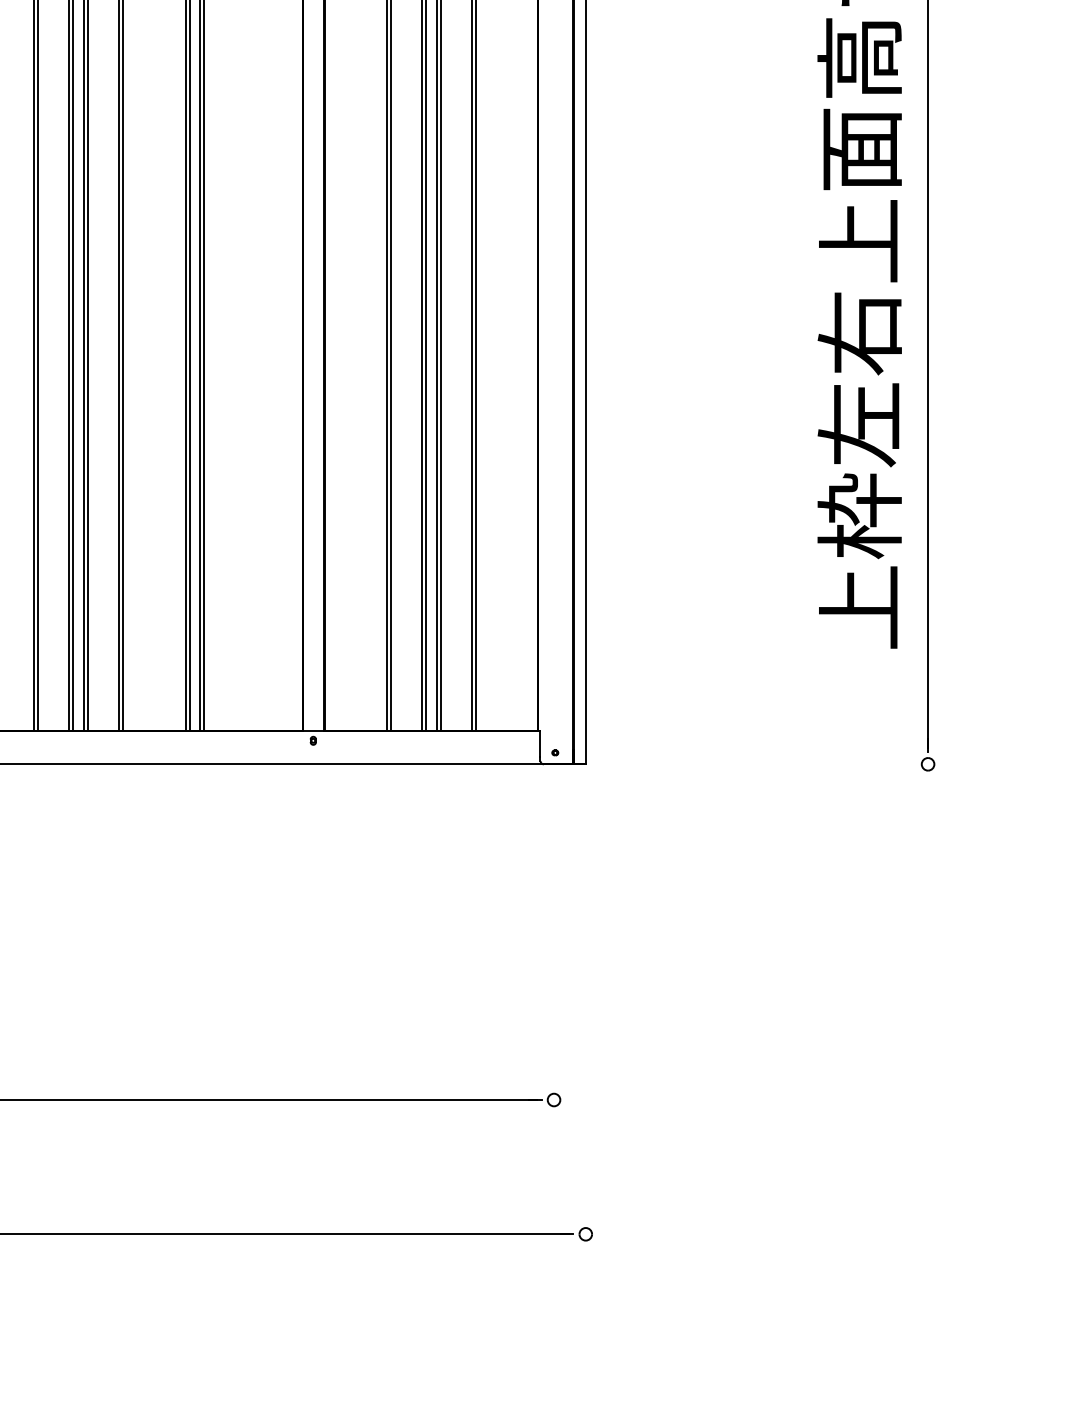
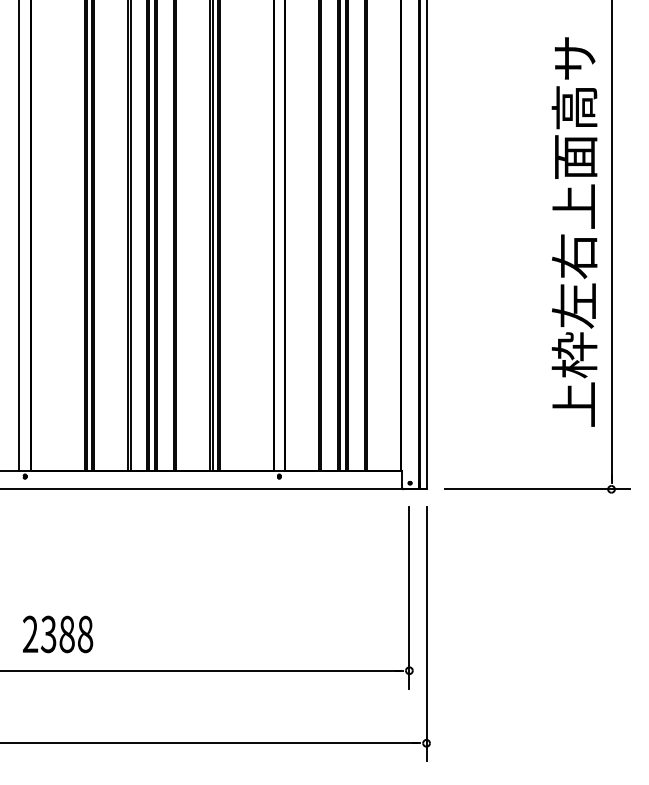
line: (791, 764) -> (537, 489), added
line: (554, 964) -> (409, 597), added
line: (585, 1032) -> (426, 634), added

